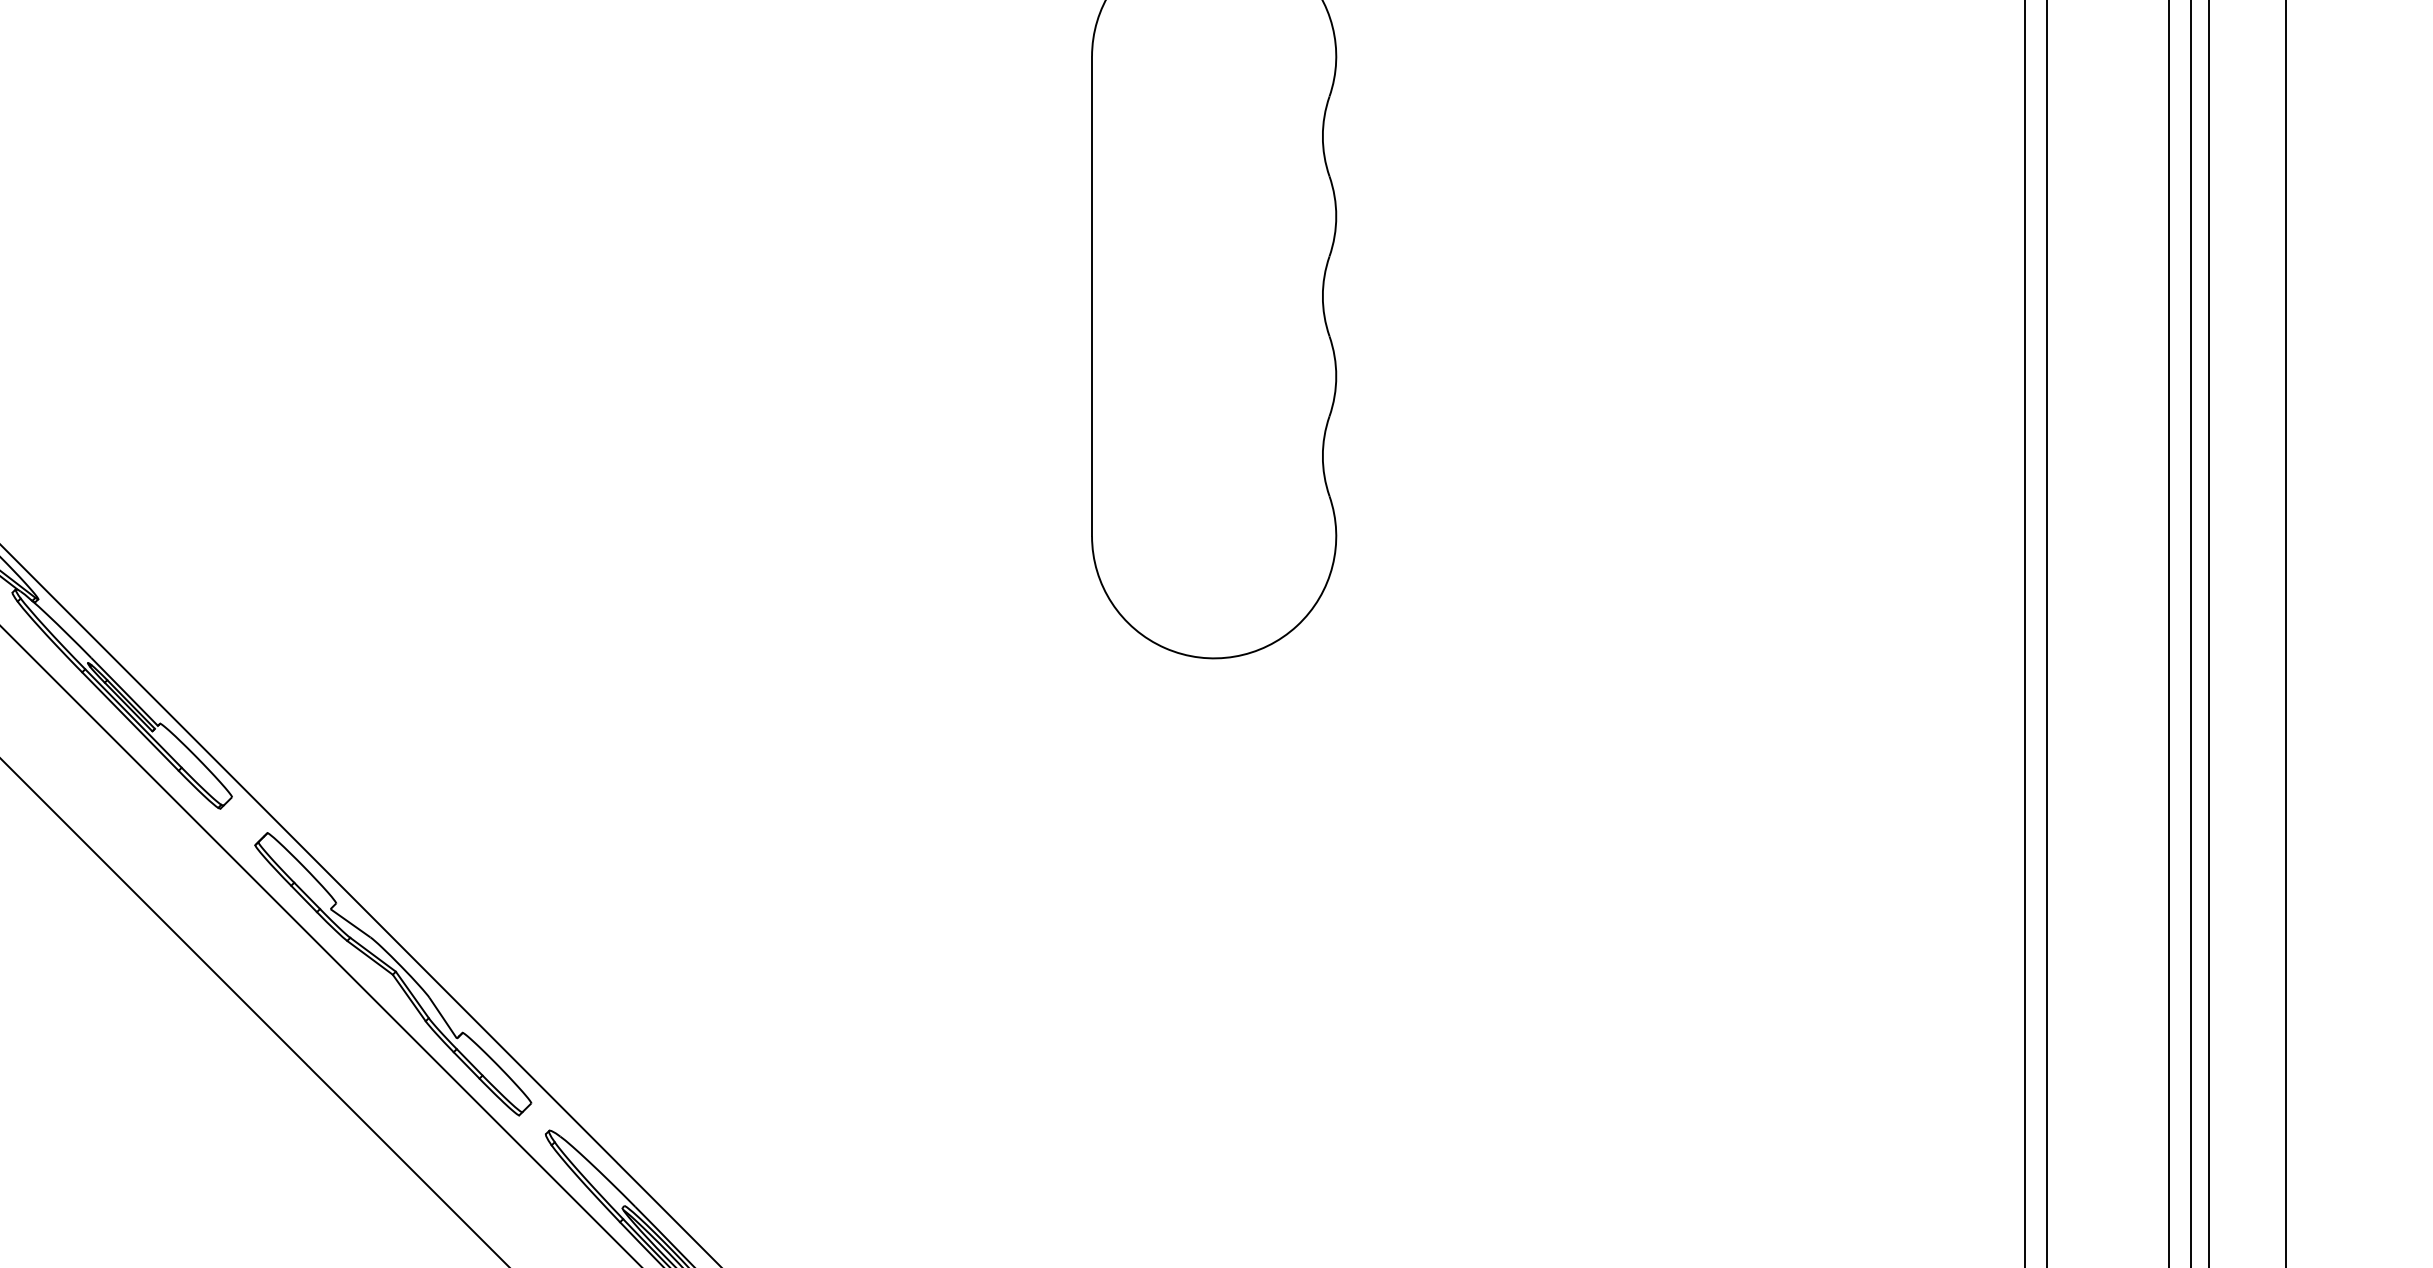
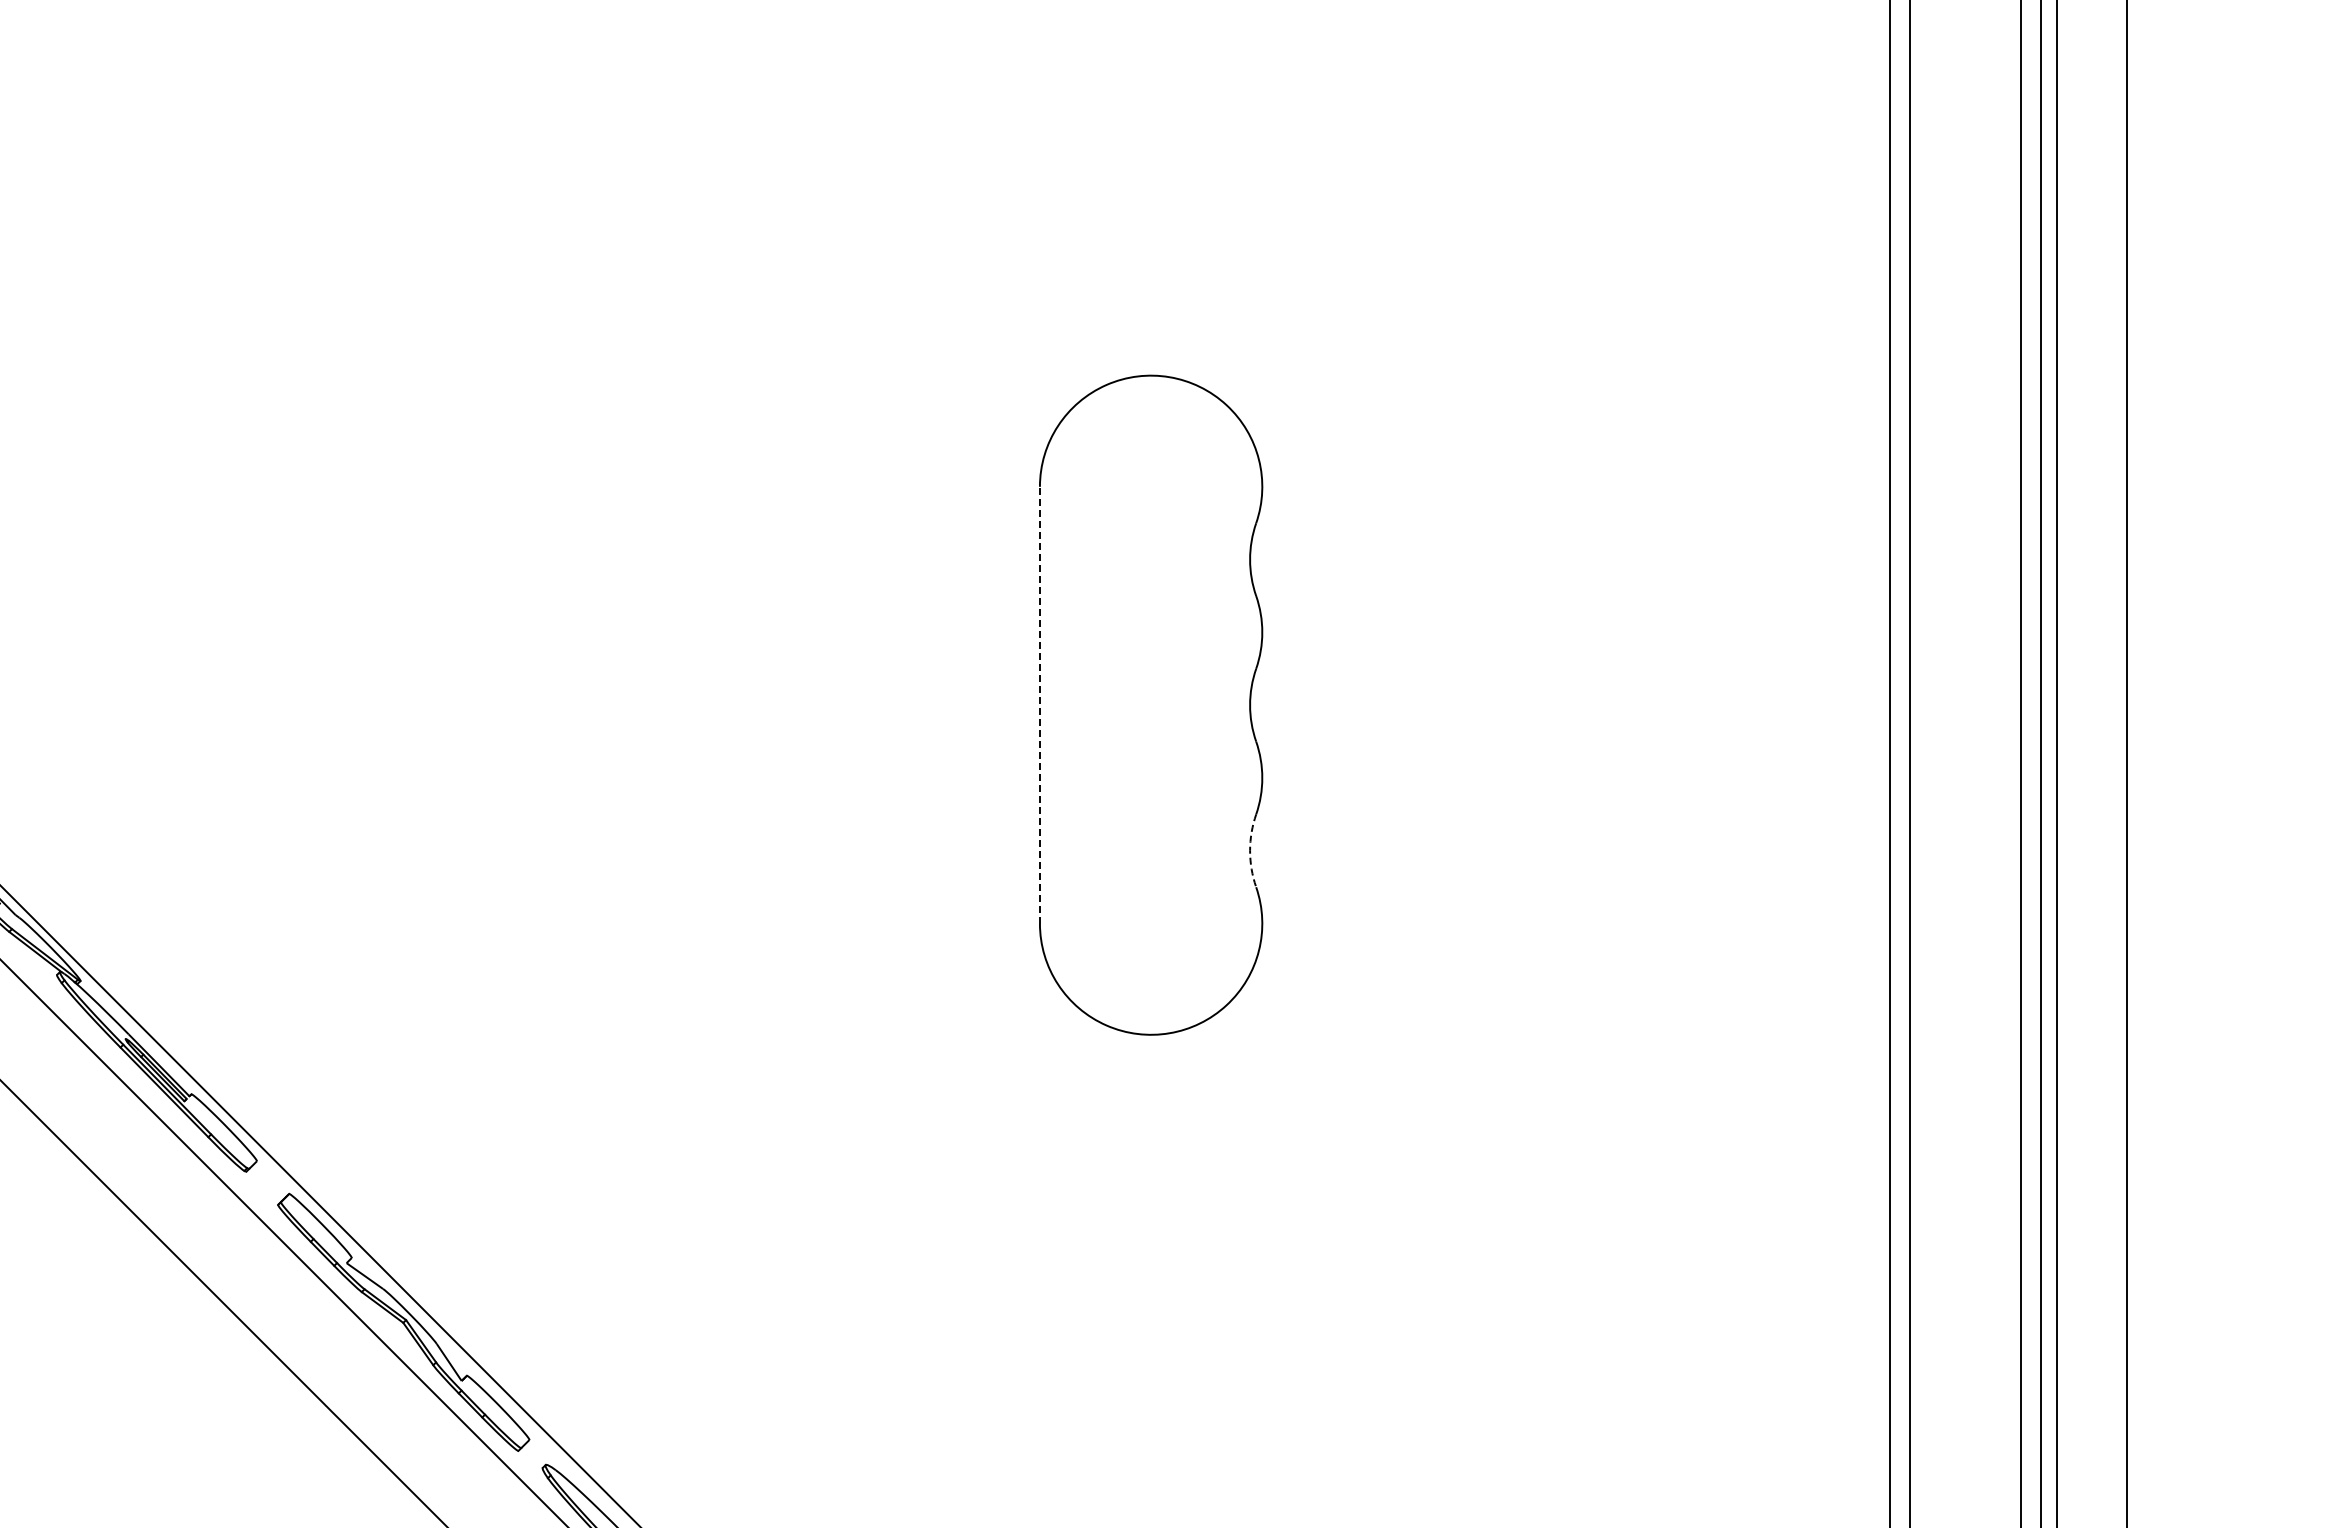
line: (1091, 295) -> (1039, 704), solid -> dashed
arc: (1323, 455) -> (1250, 850), solid -> dashed

